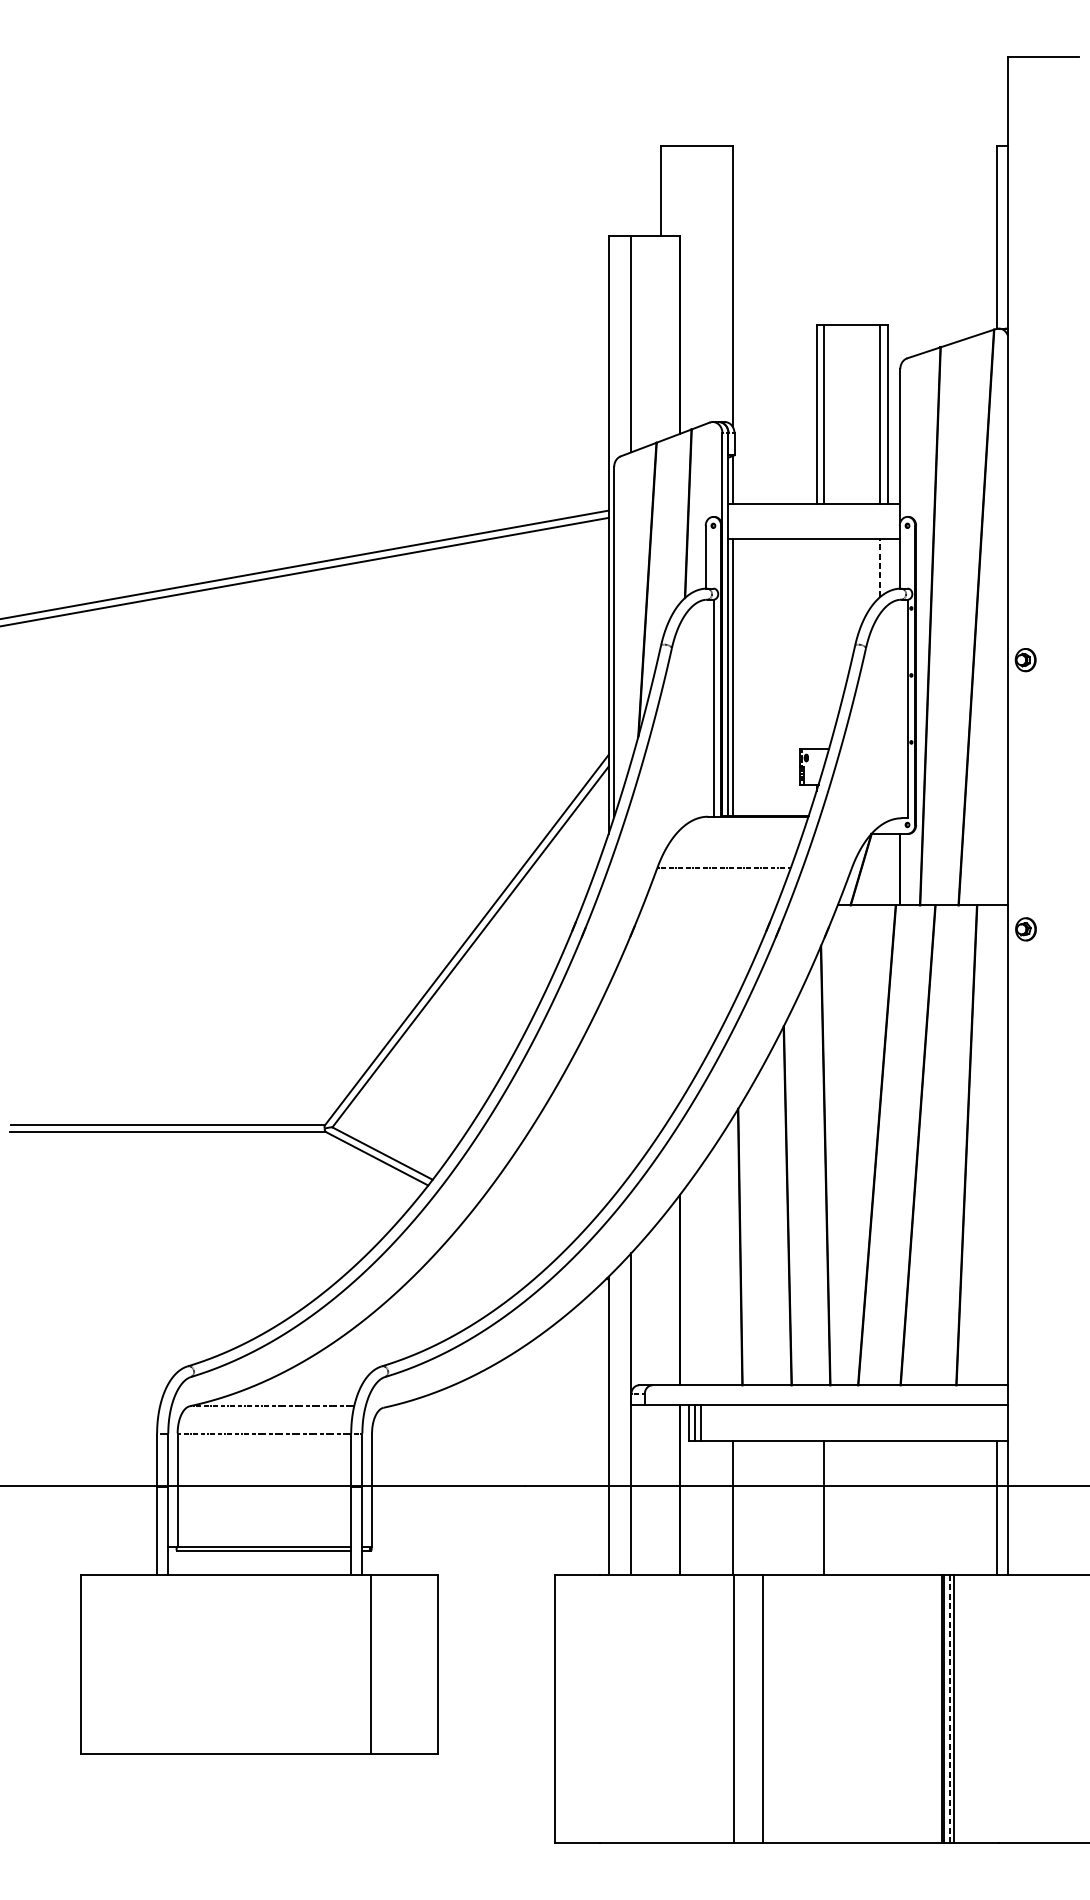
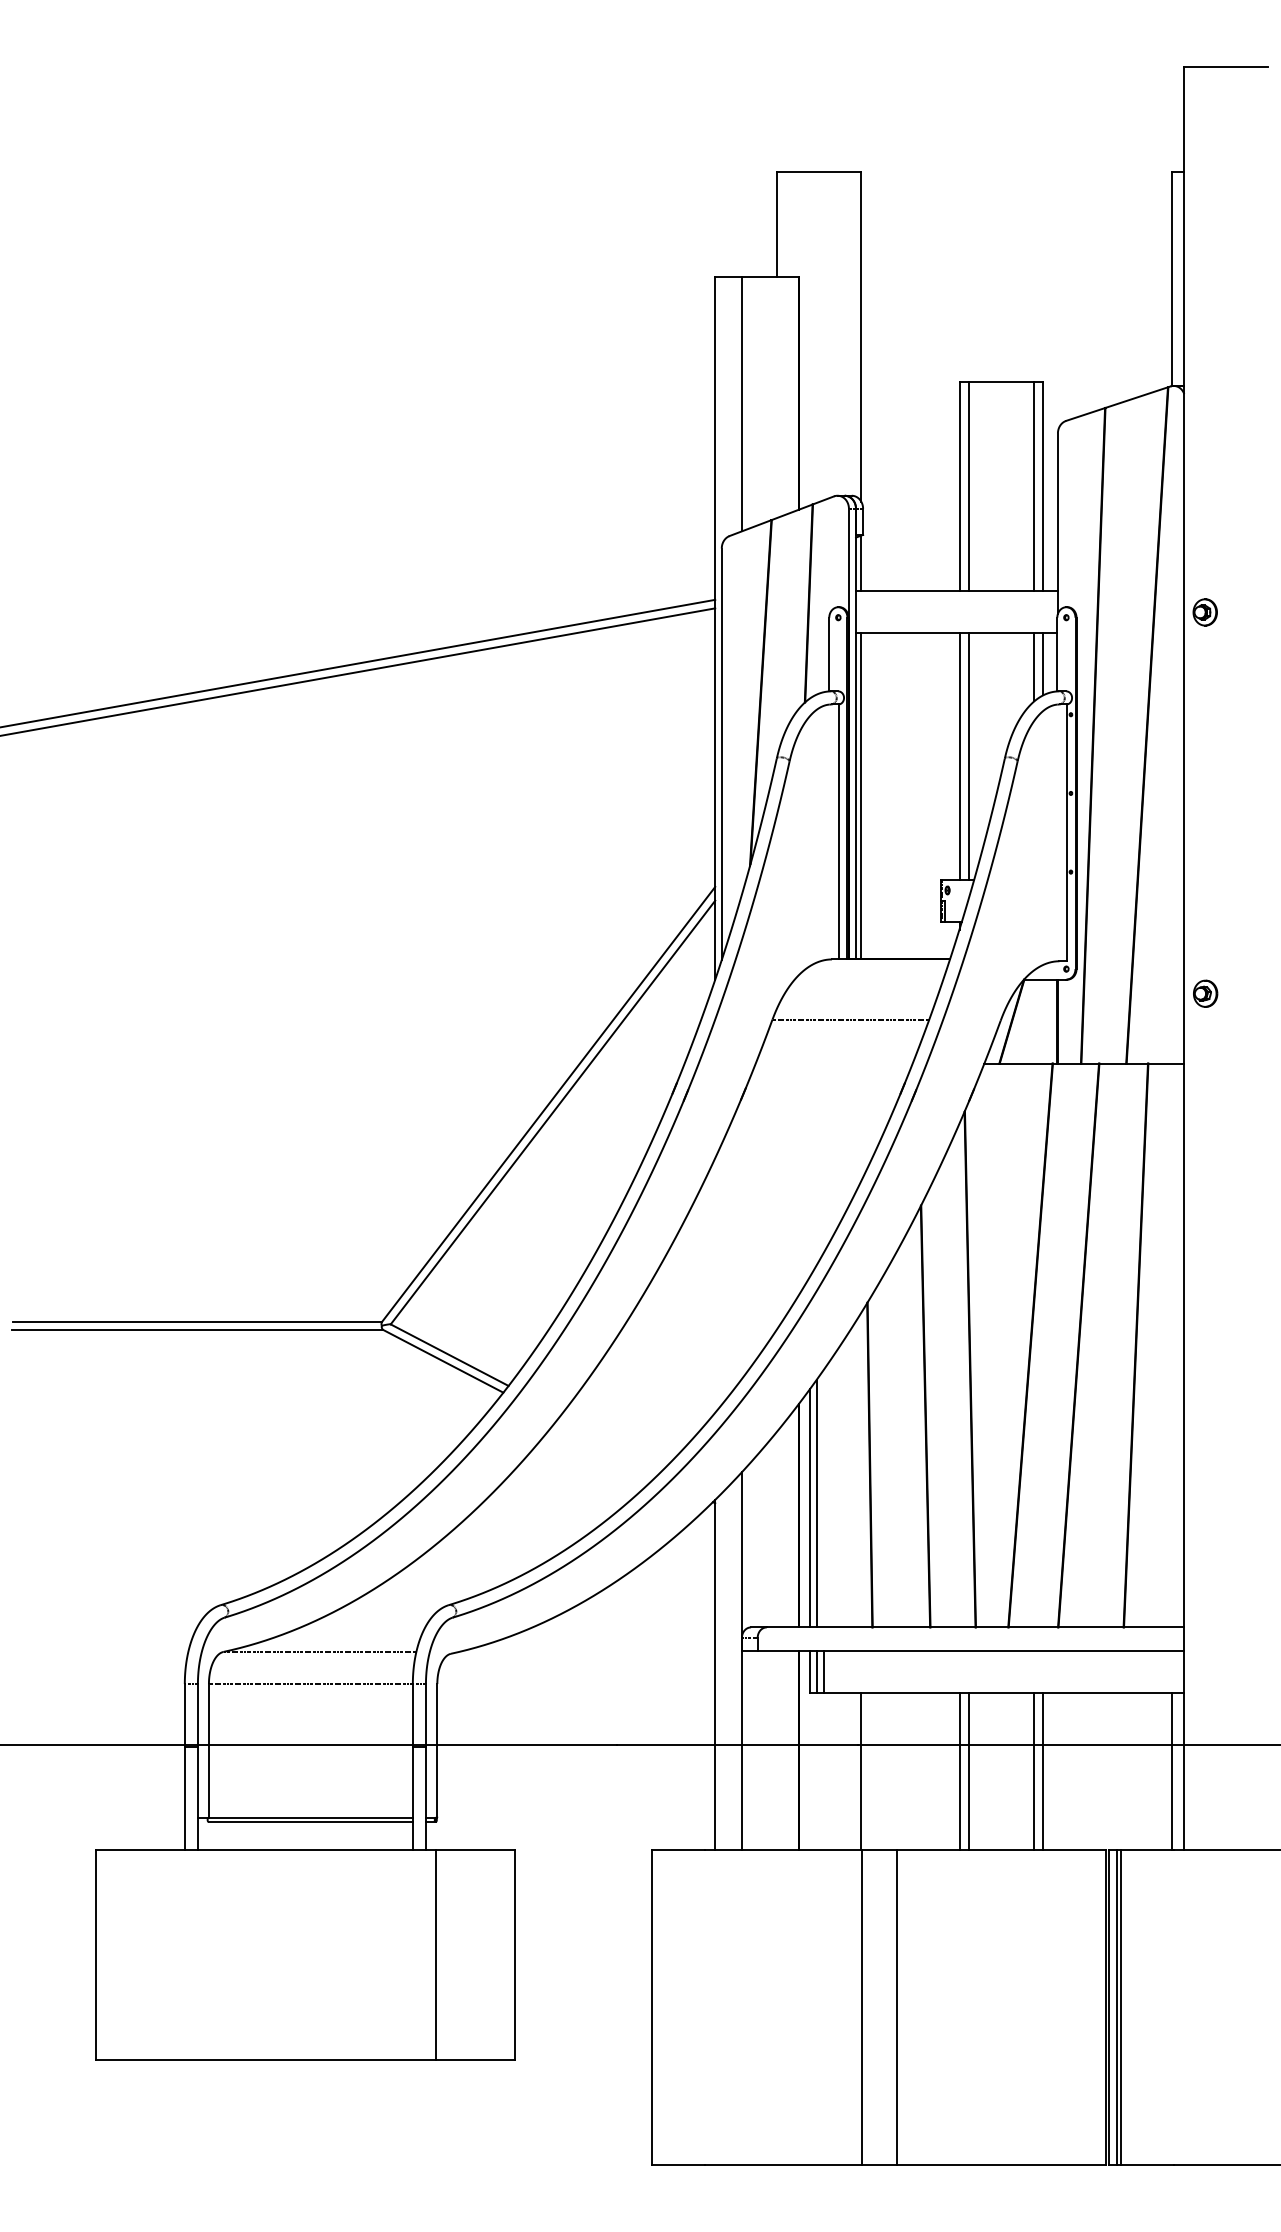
line: (888, 565) -> (1043, 664), added
line: (880, 567) -> (1034, 666), dashed -> solid
line: (816, 643) -> (959, 756), added
line: (824, 643) -> (968, 756), added
part: (1025, 660) -> (1204, 612), moved
part: (1025, 929) -> (1205, 993), moved
line: (694, 1279) -> (816, 1503), added
line: (688, 1284) -> (809, 1508), added
line: (816, 1507) -> (959, 1771), added
line: (880, 1507) -> (1034, 1771), added
line: (888, 1507) -> (1043, 1771), added
line: (950, 1709) -> (1116, 2008), dashed -> solid

